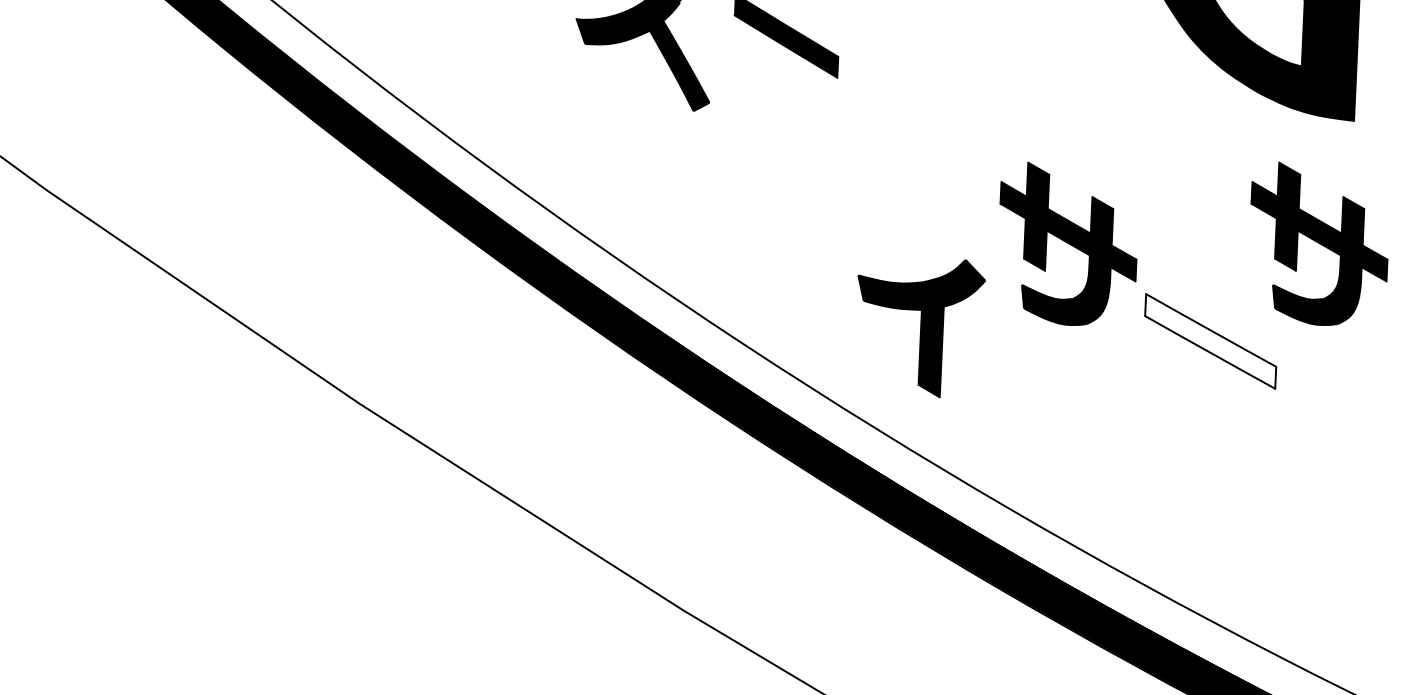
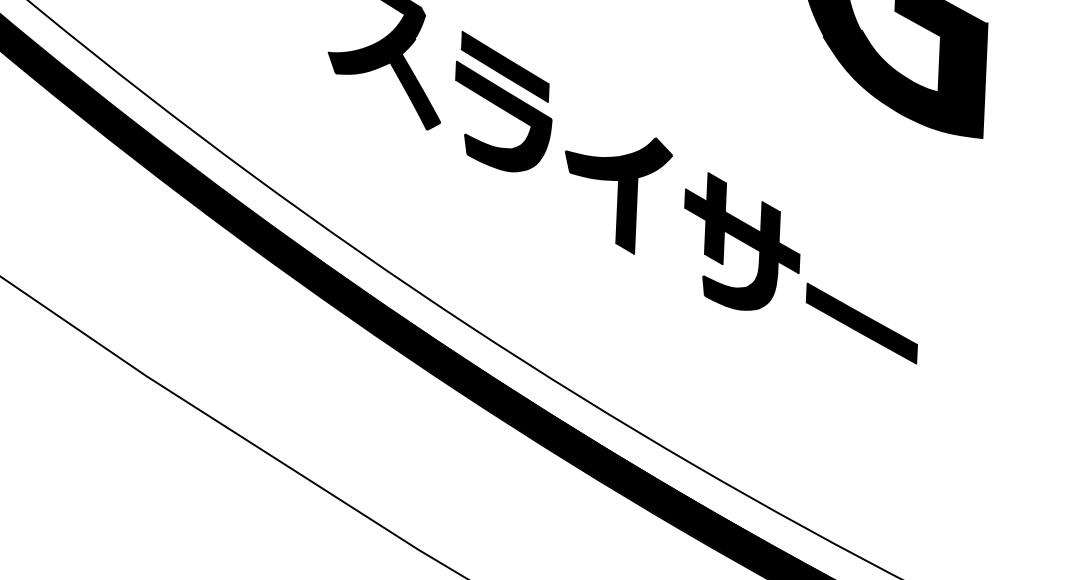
part: (787, 89) -> (506, 111), added
part: (1319, 243) -> (953, 241), removed
part: (921, 328) -> (618, 195), moved
fill: (1210, 341) -> (861, 323), added

